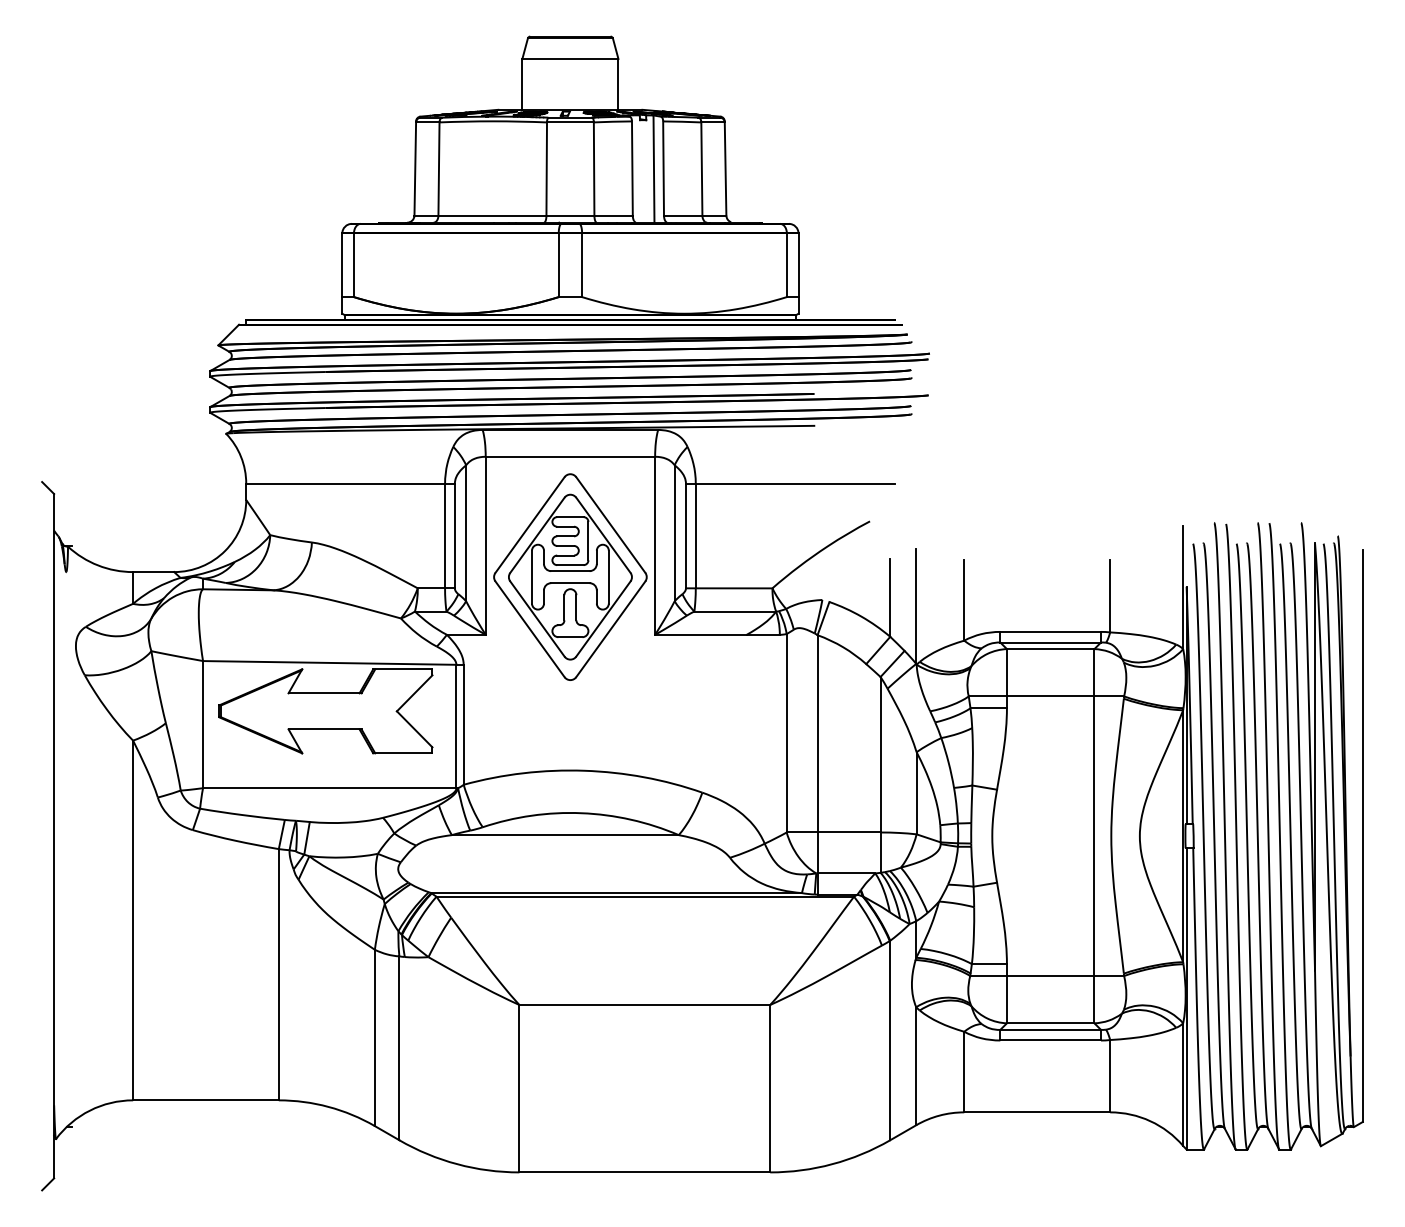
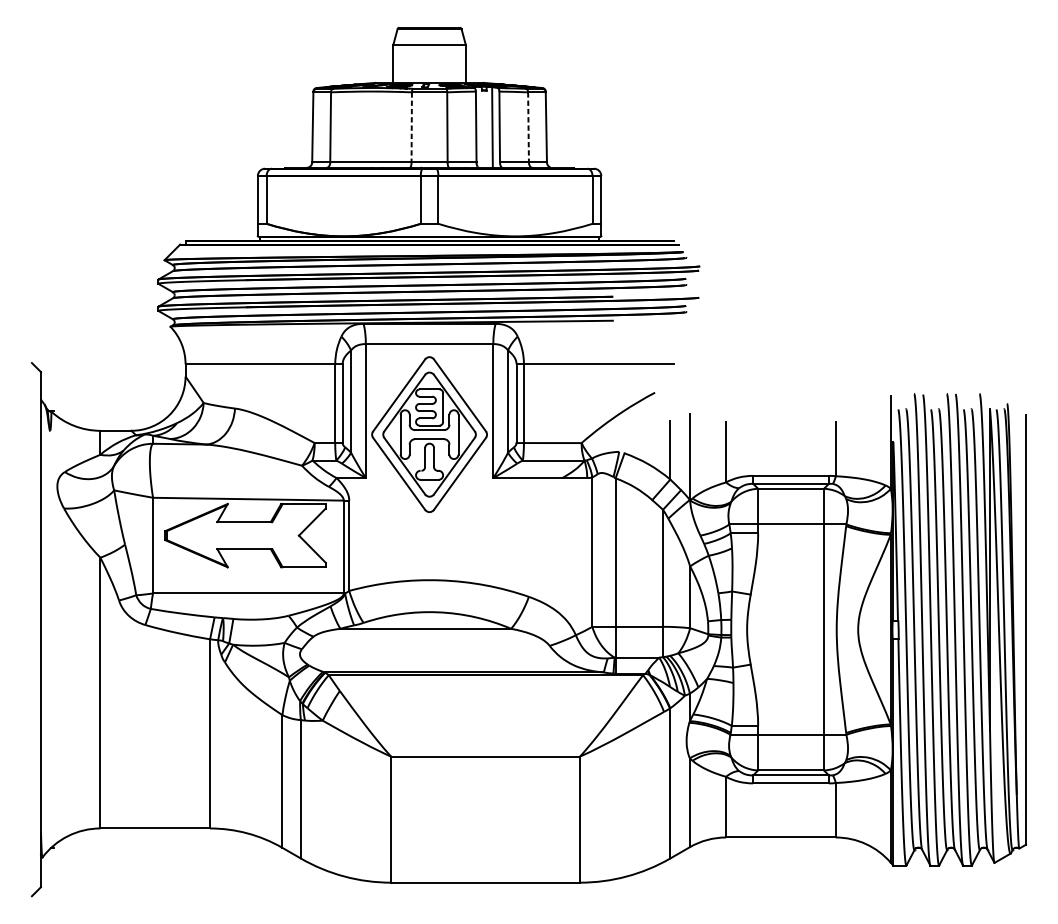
line: (546, 169) -> (411, 127), solid -> dashed
line: (701, 169) -> (528, 127), solid -> dashed

